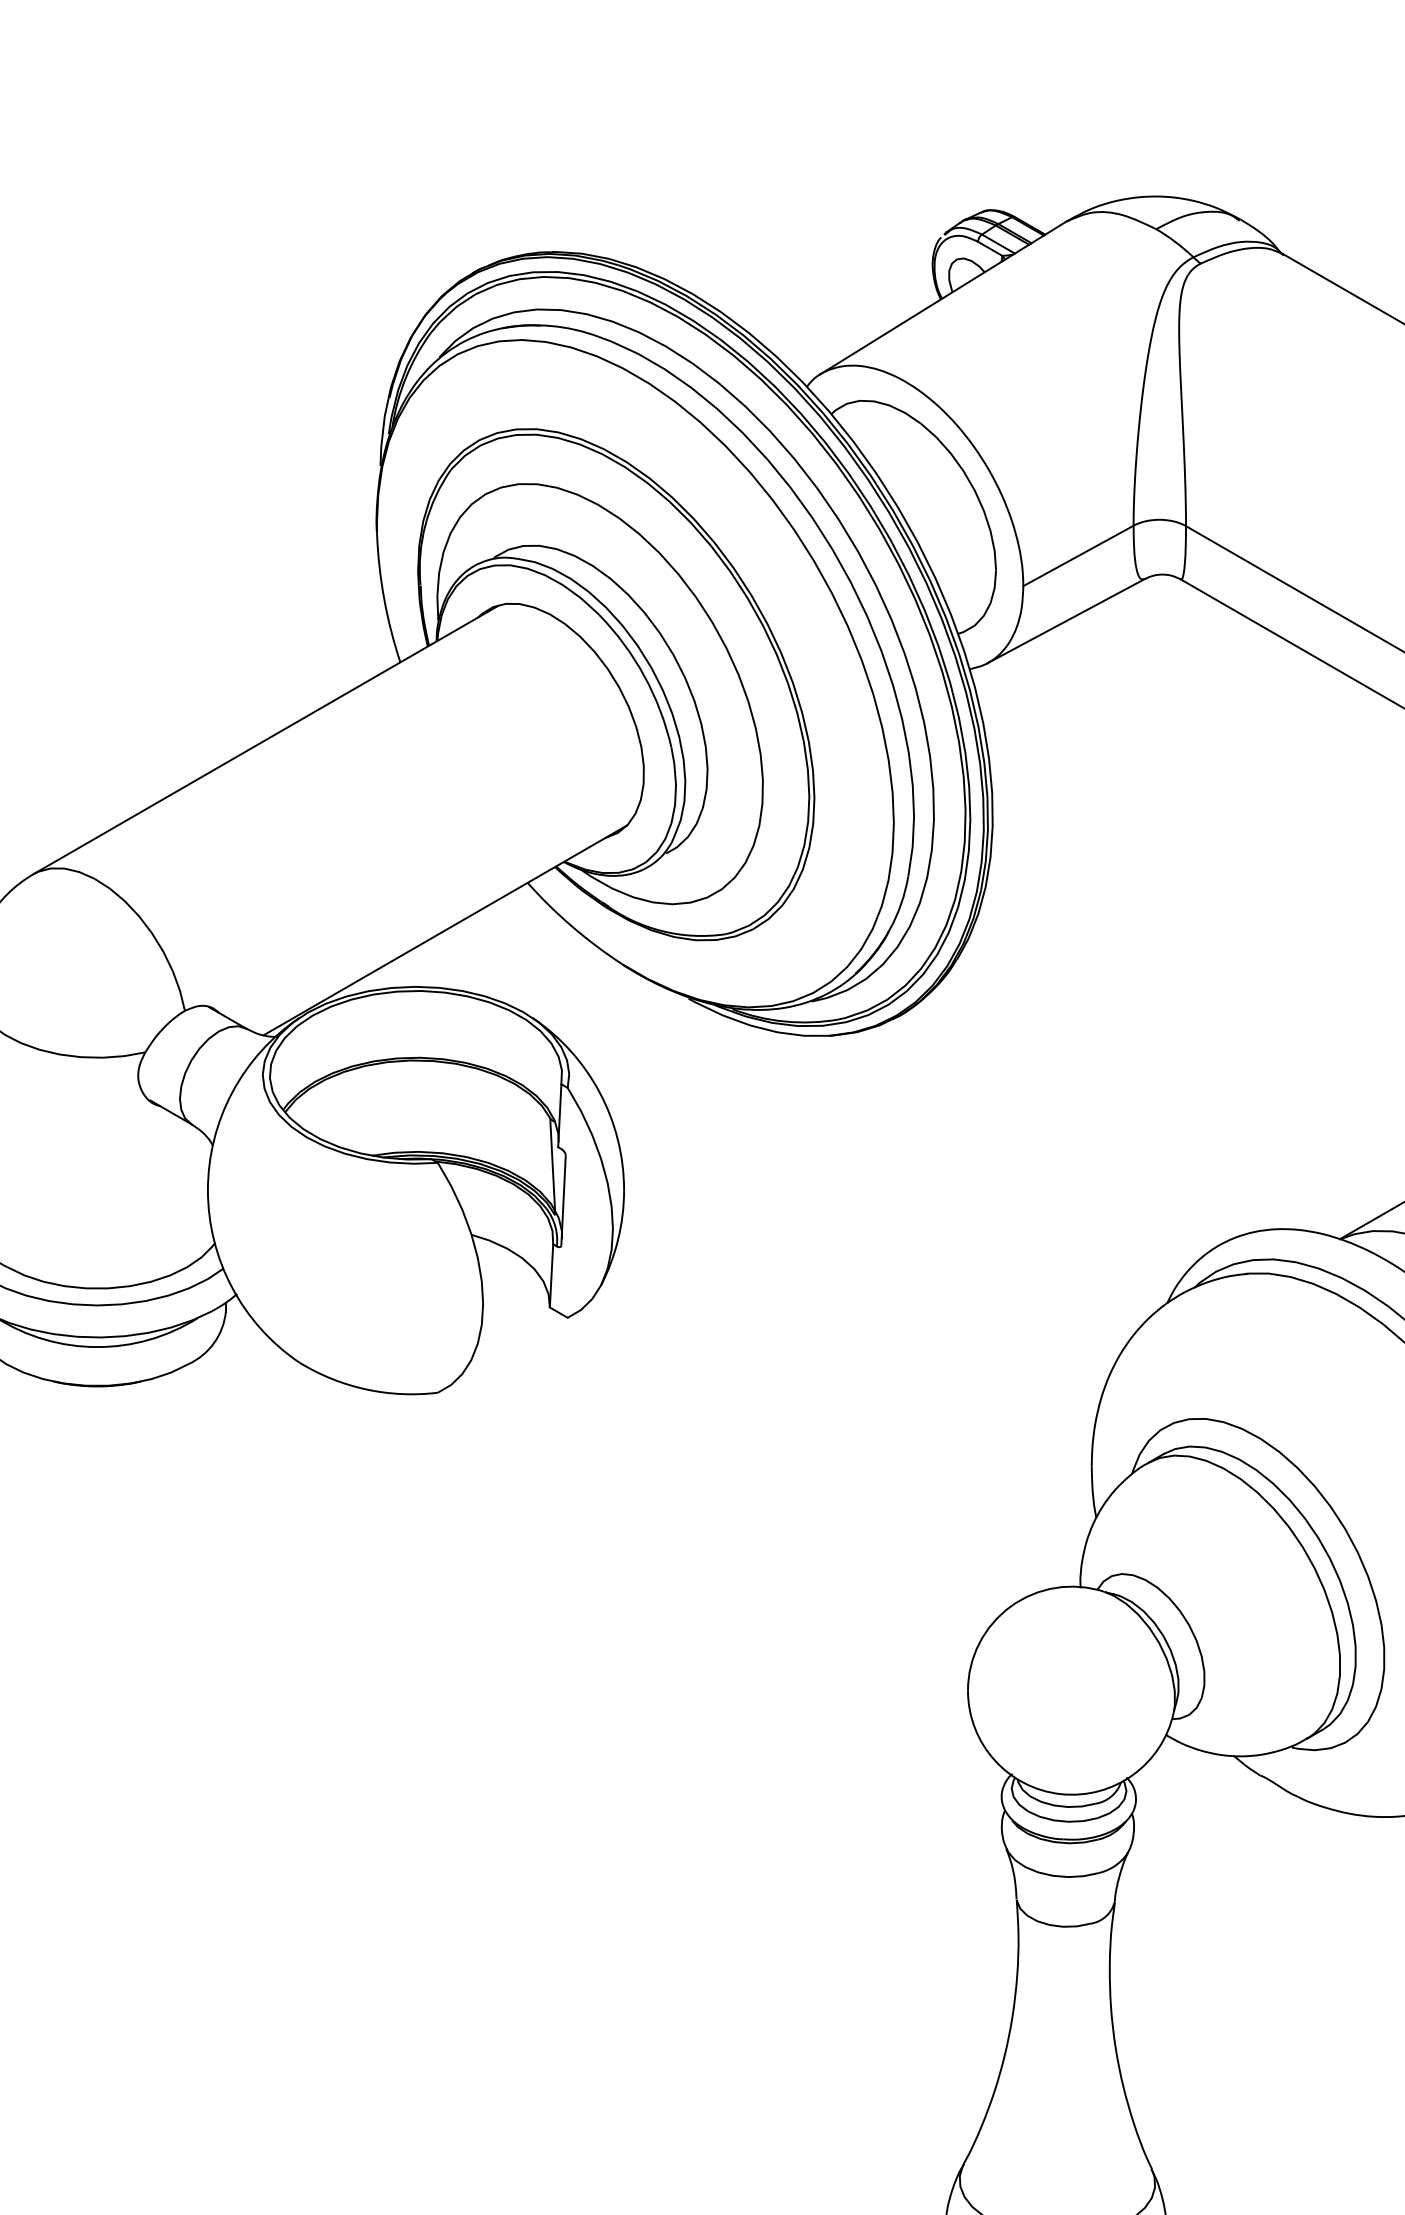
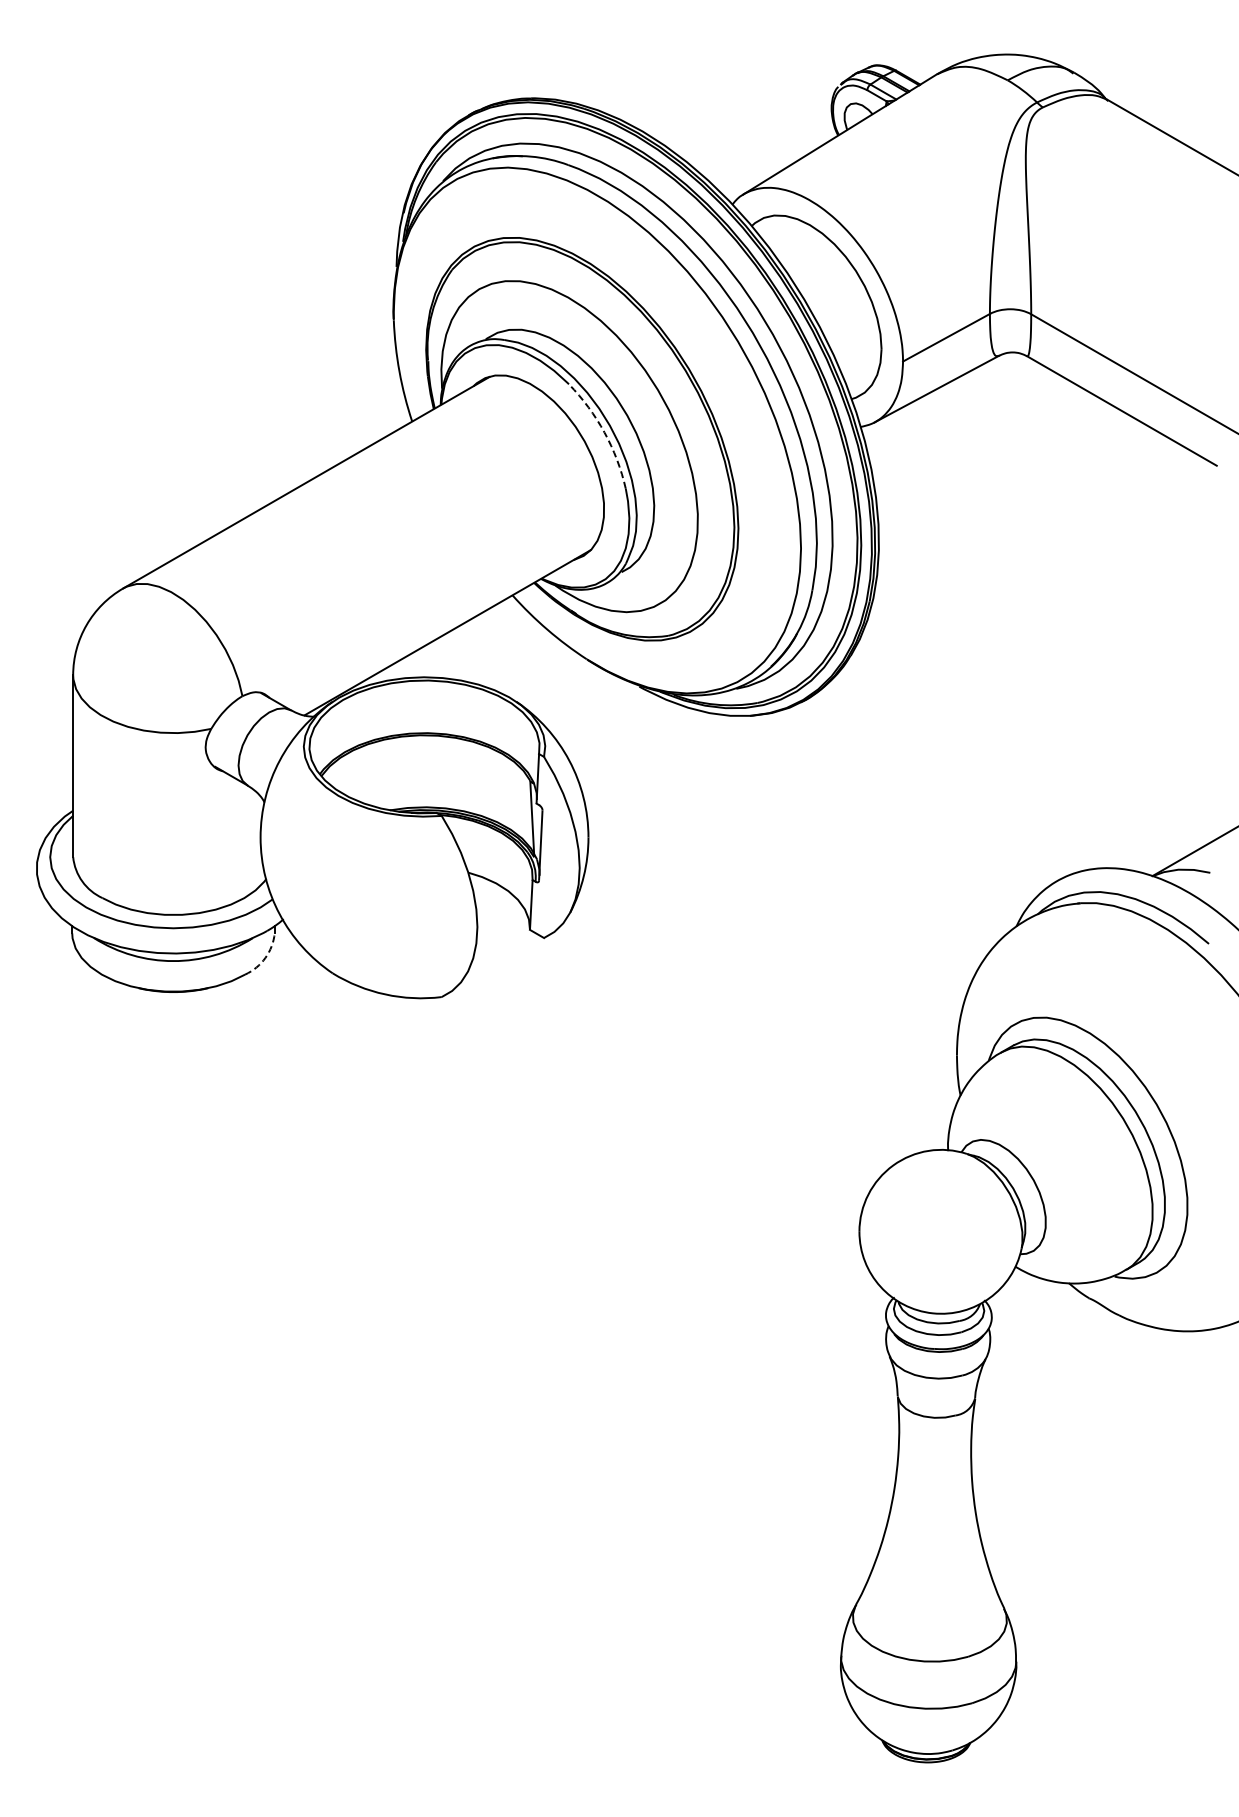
arc: (644, 676) -> (604, 432), solid -> dashed
arc: (214, 1342) -> (265, 957), solid -> dashed

